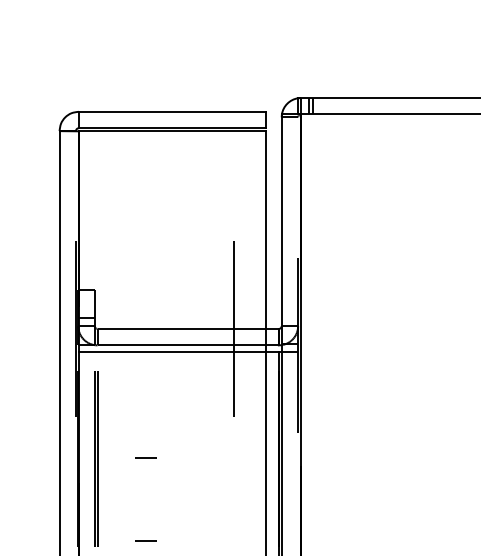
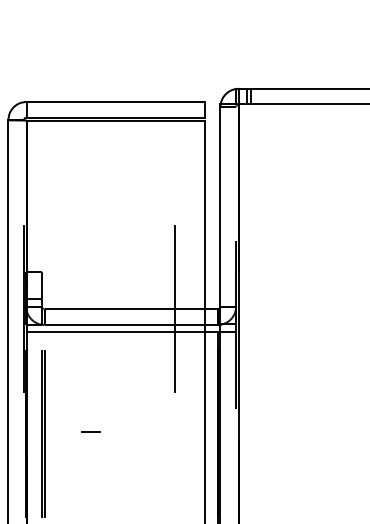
line: (145, 540) -> (90, 511), removed

